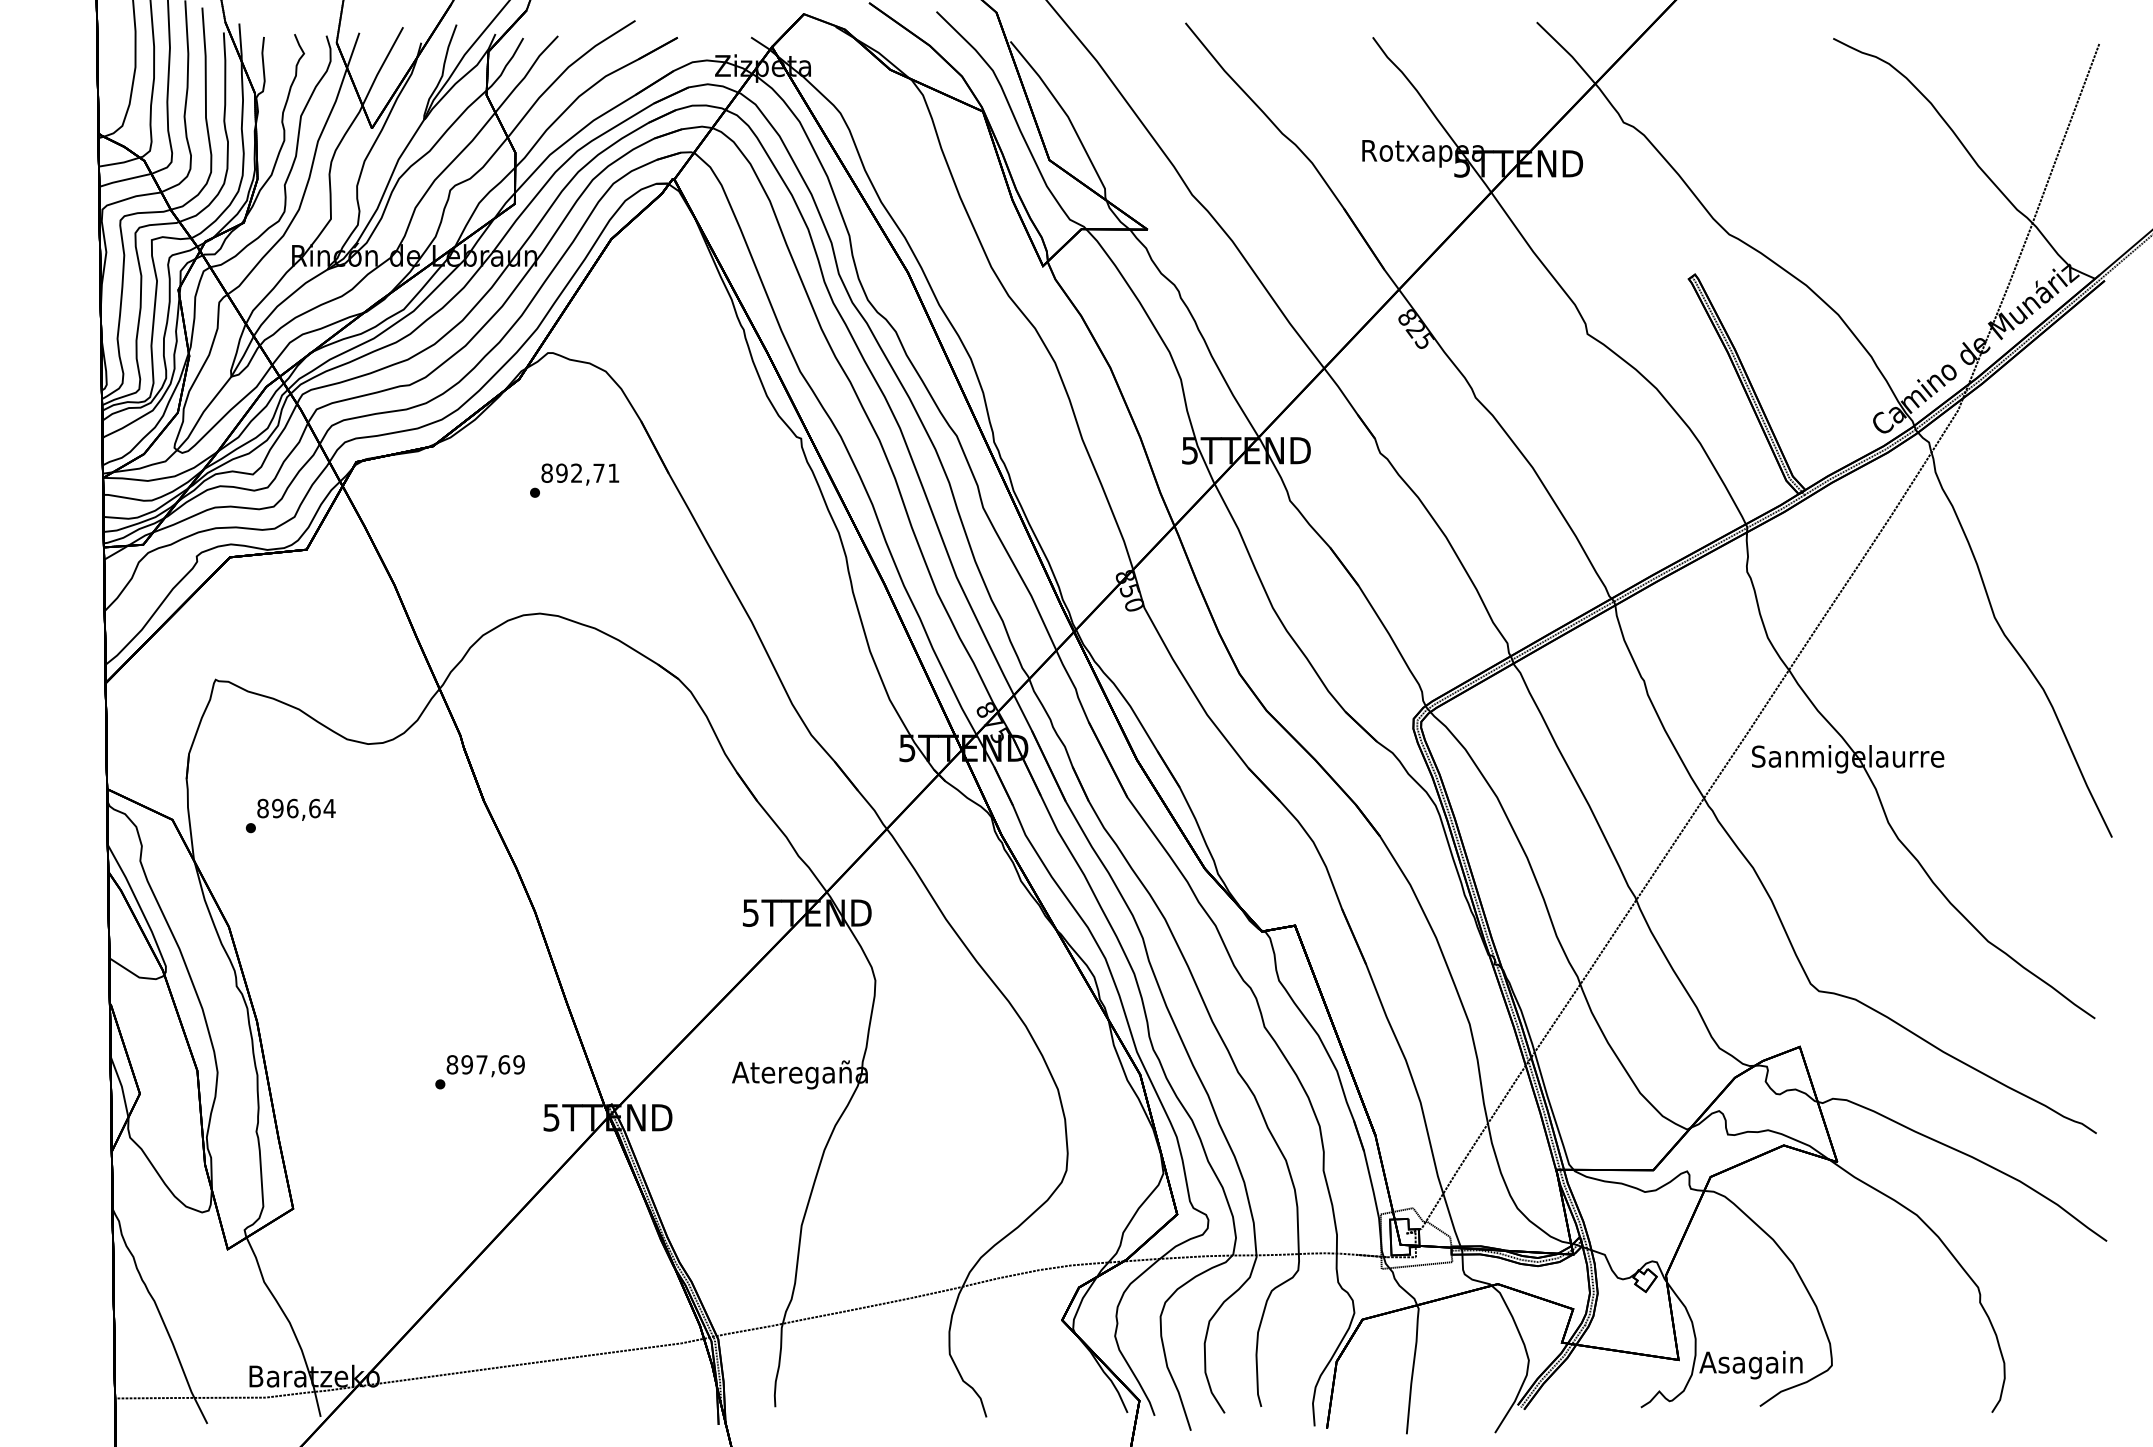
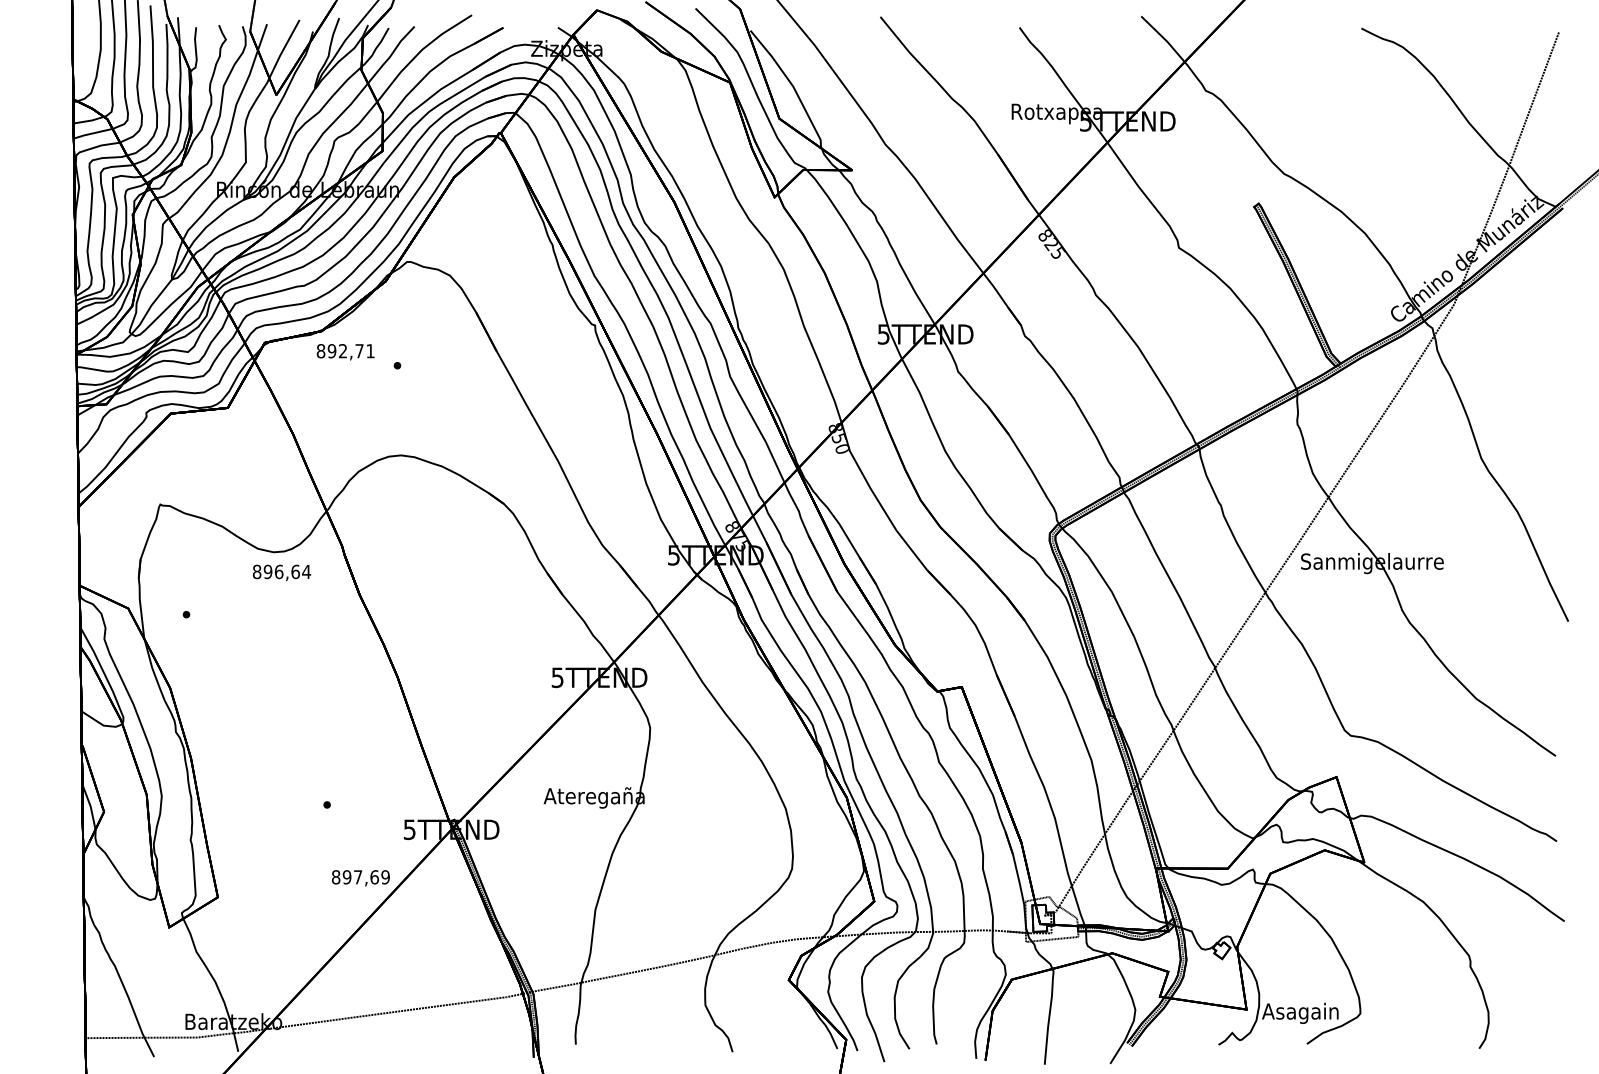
text: (580, 474) -> (345, 352), moved
text: (296, 809) -> (281, 572), moved
text: (485, 1066) -> (360, 878), moved

